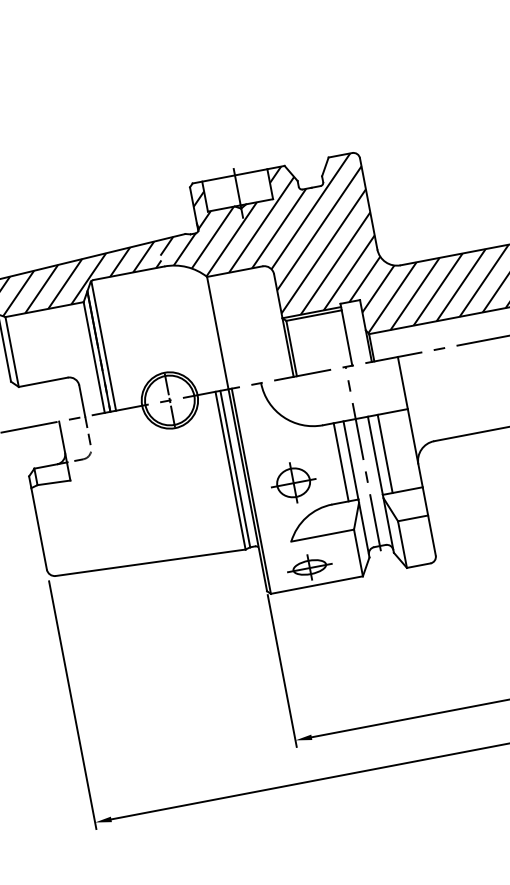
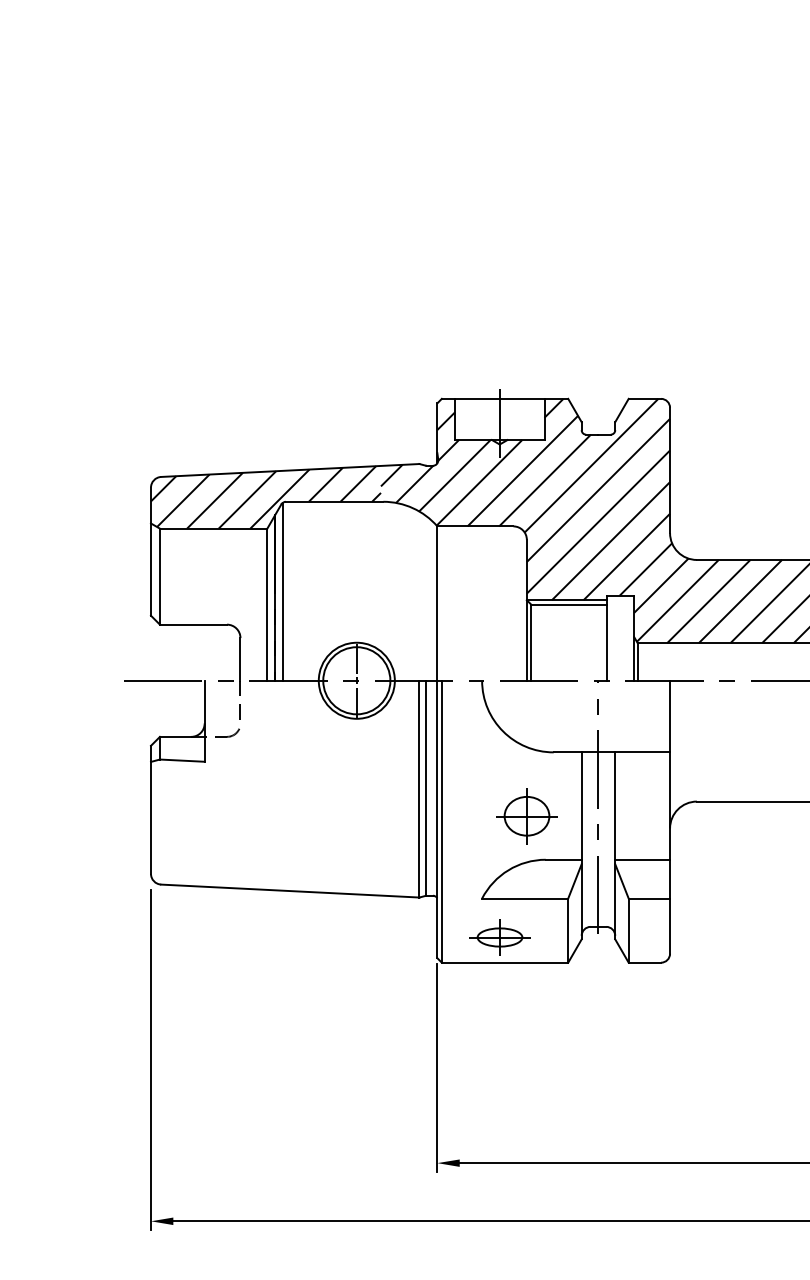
line: (384, 453) -> (628, 805), removed
line: (341, 461) -> (568, 805), removed
part: (293, 483) -> (526, 816), moved

